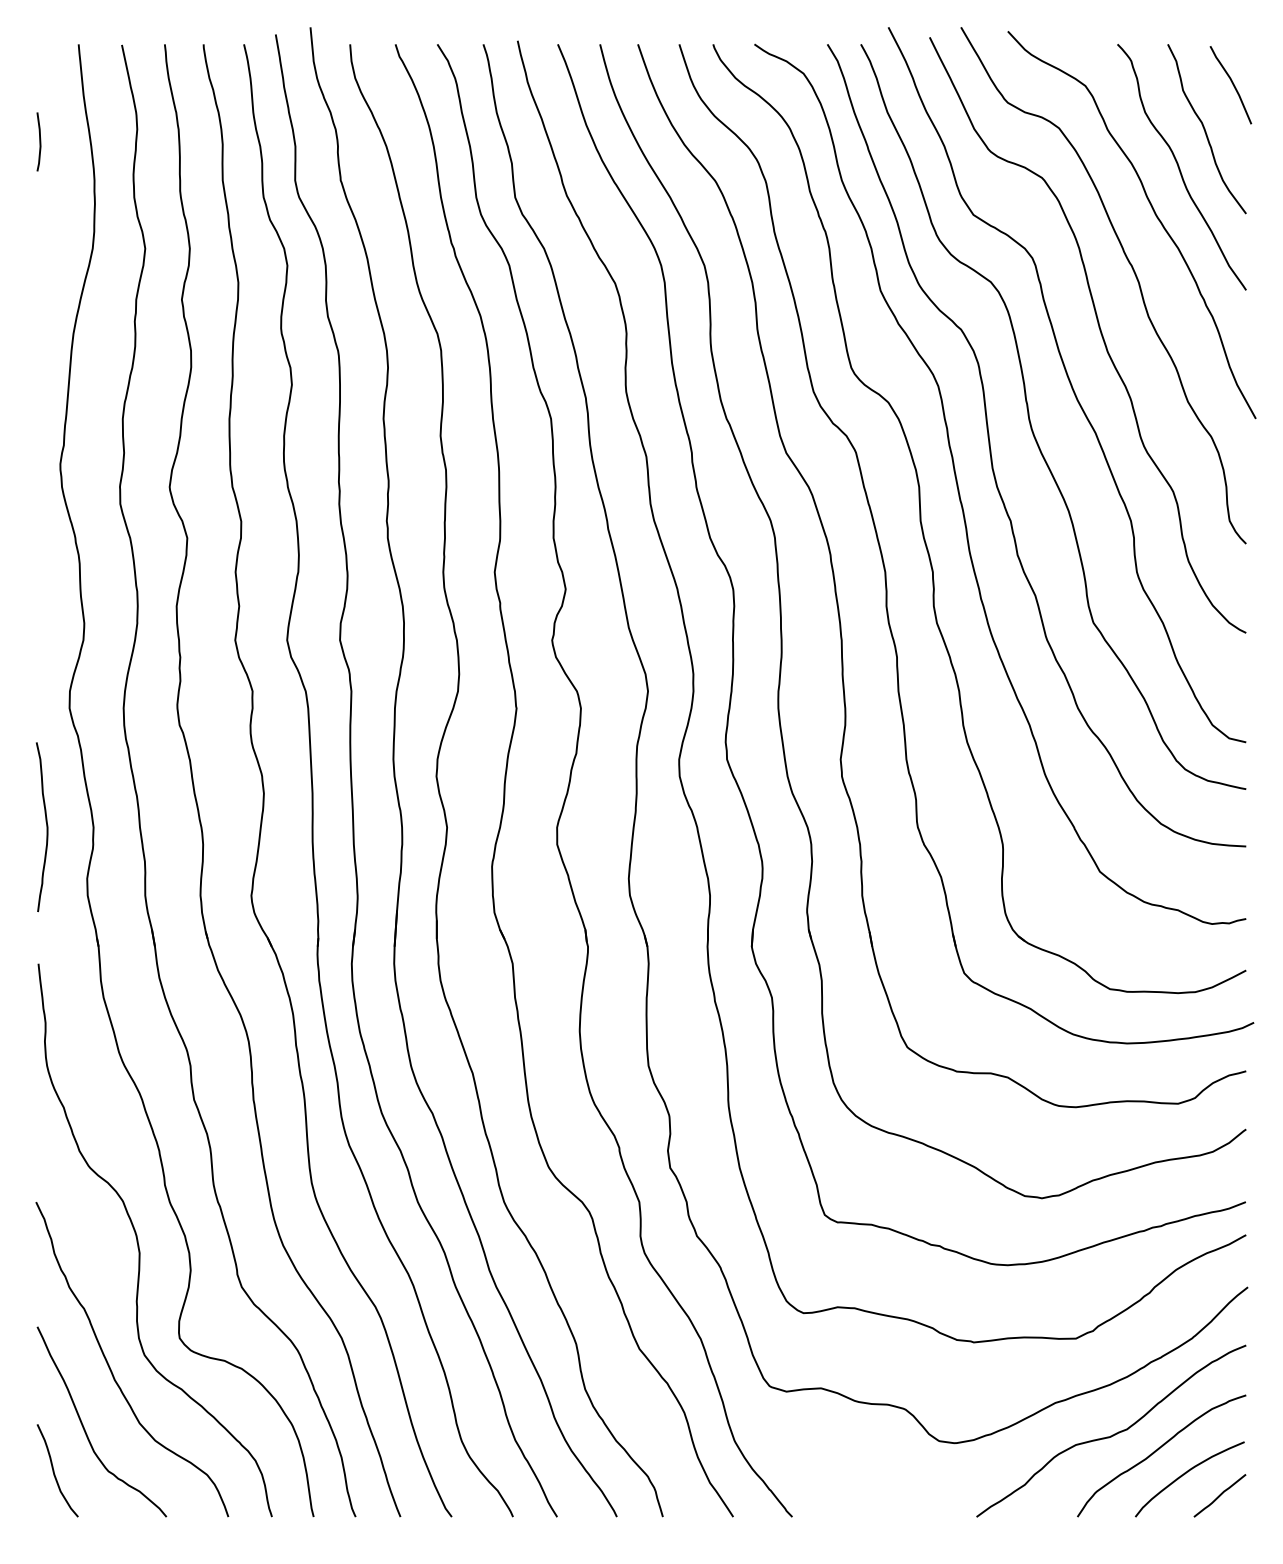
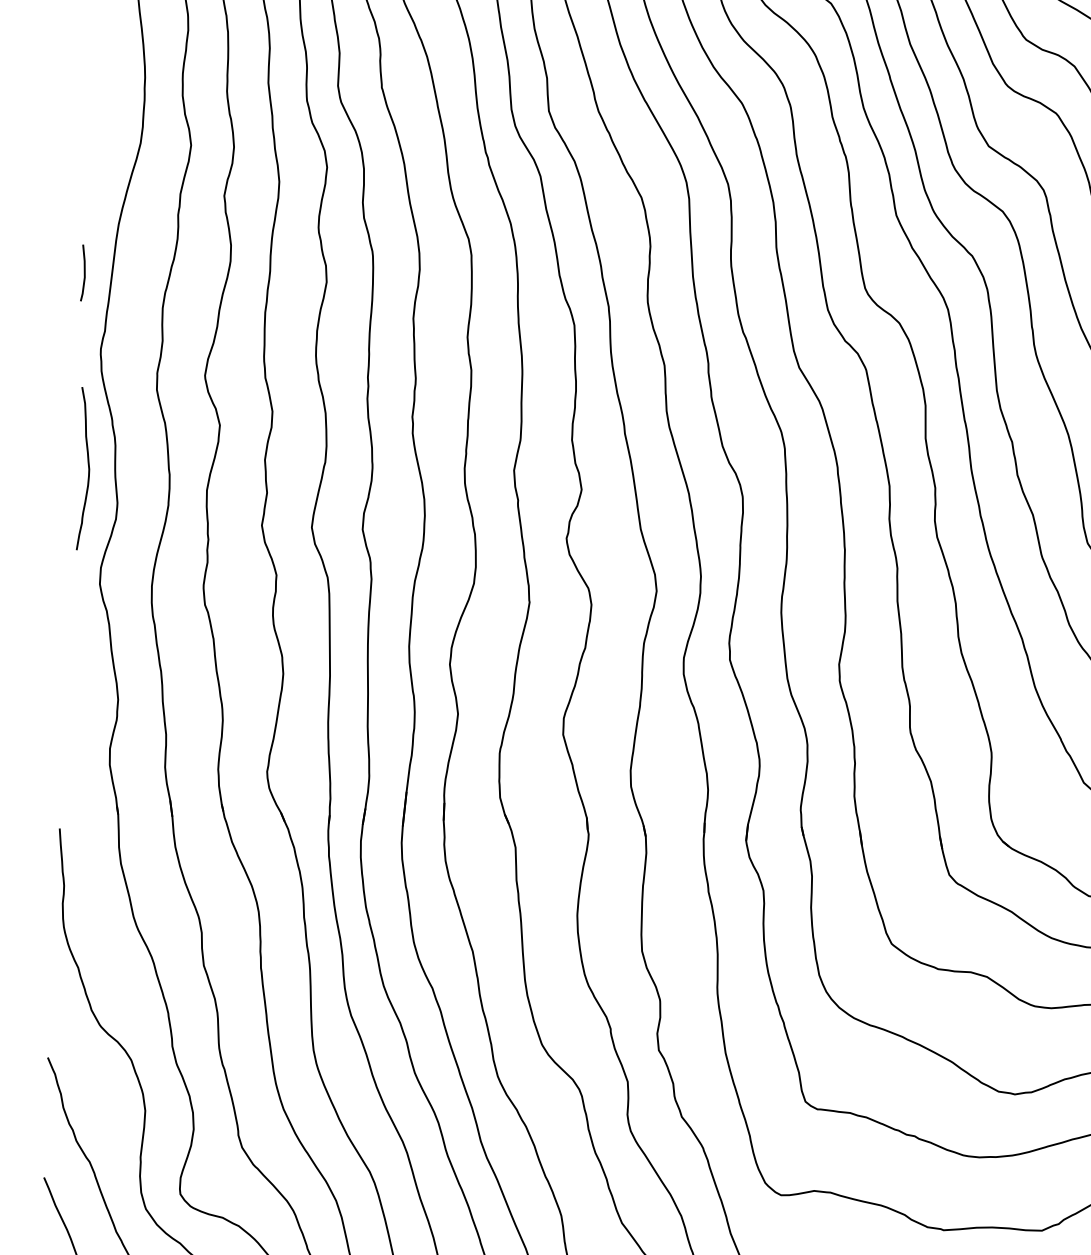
line: (39, 141) -> (83, 272), moved
curve: (46, 827) -> (88, 469), moved

